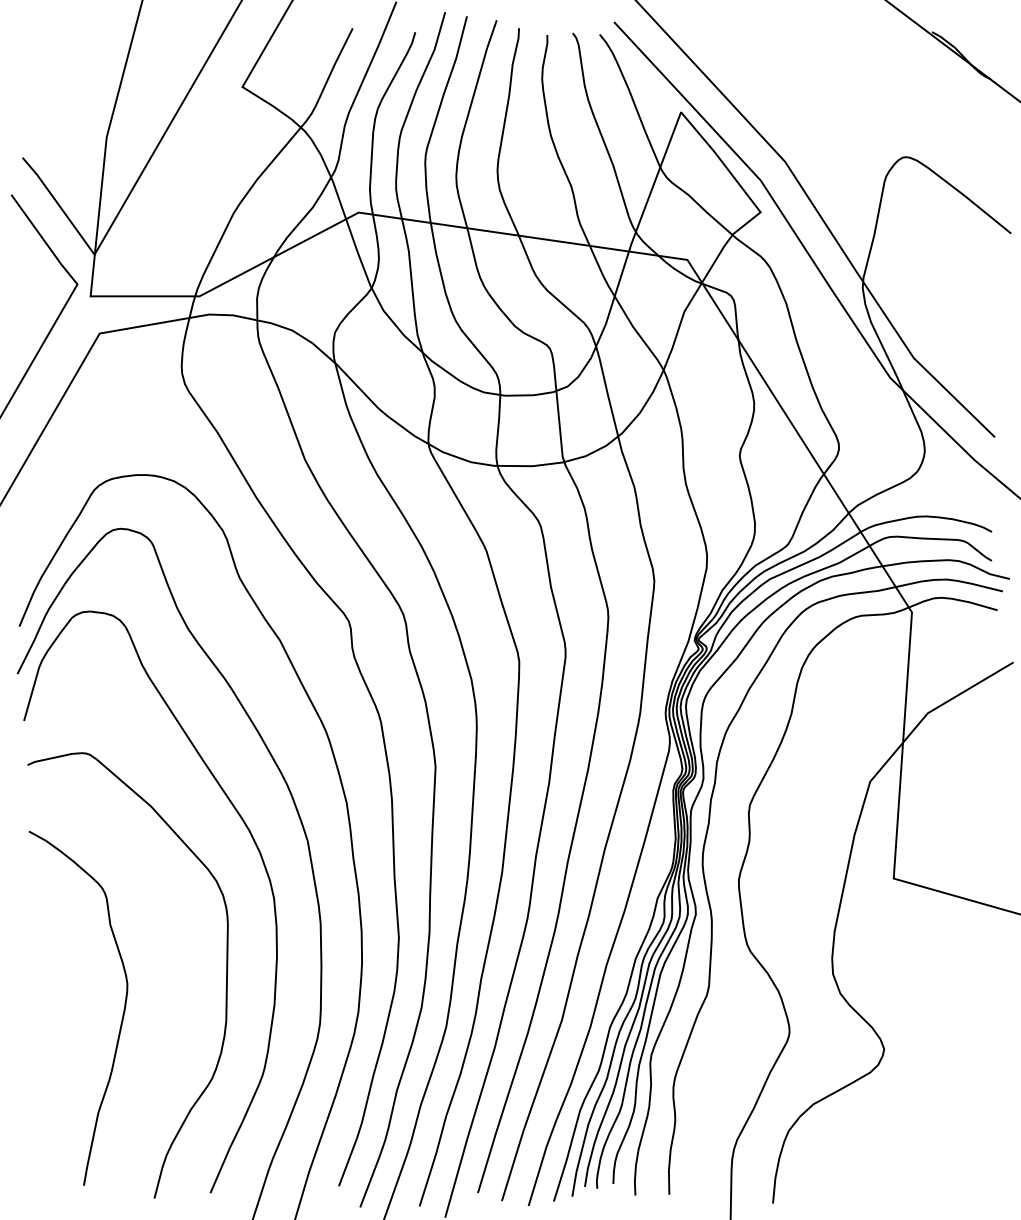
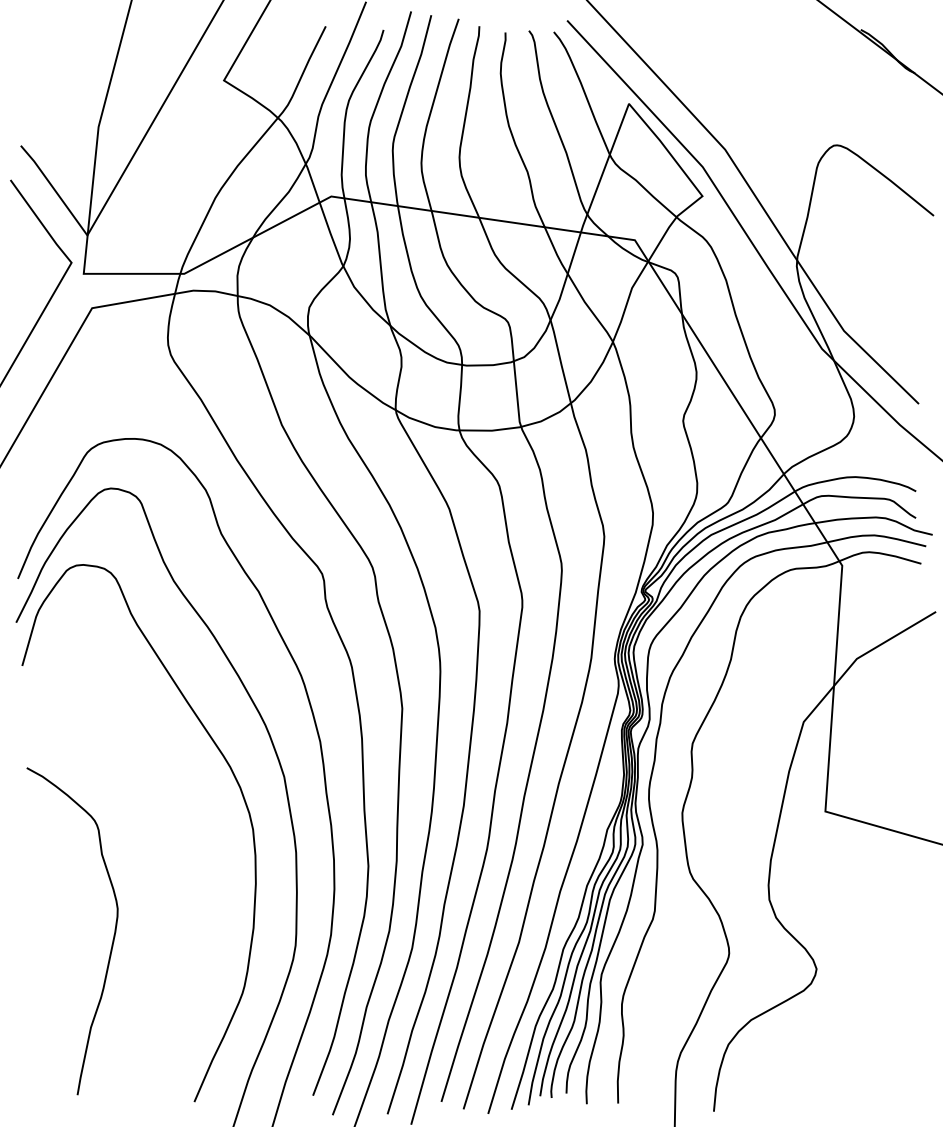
curve: (225, 989) -> (208, 913), removed

